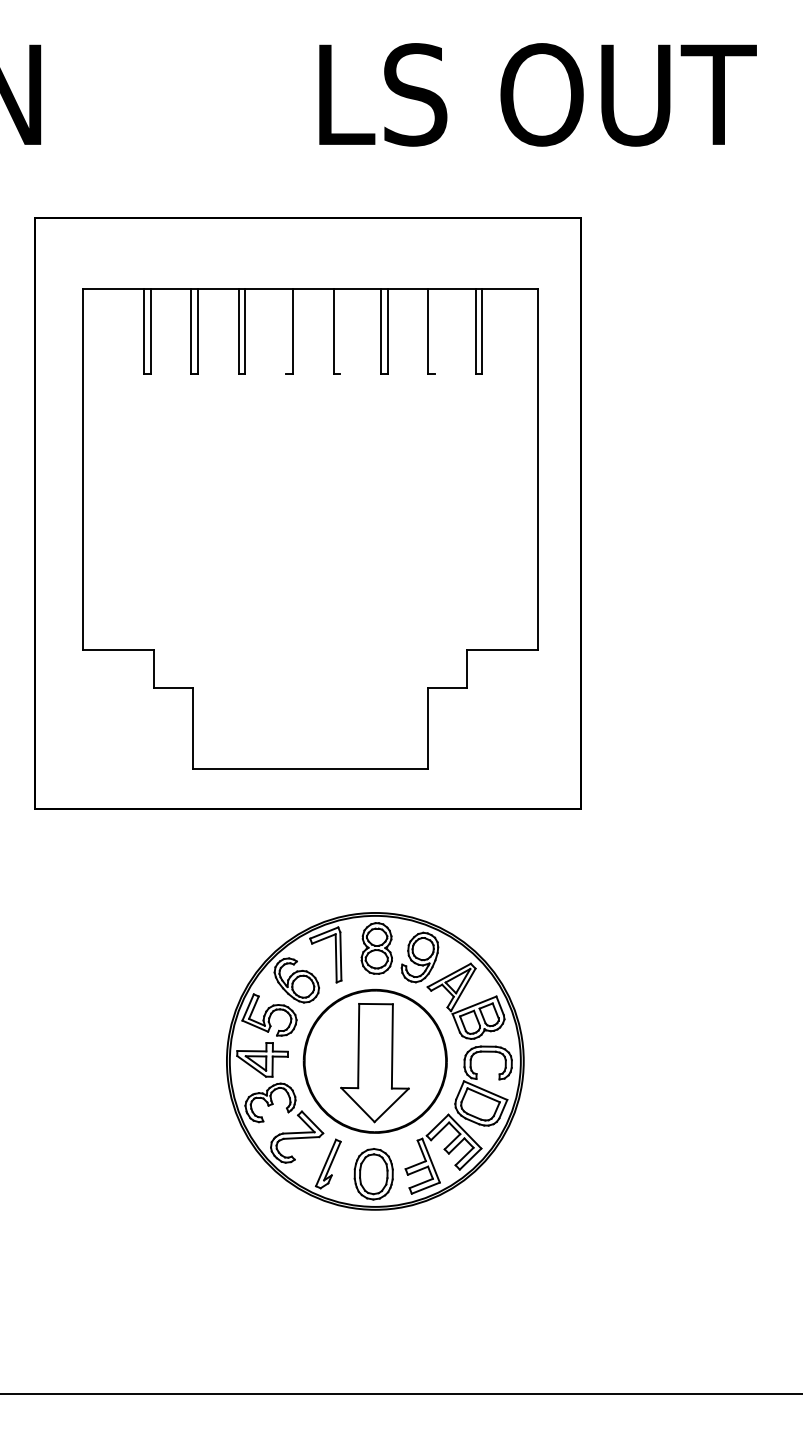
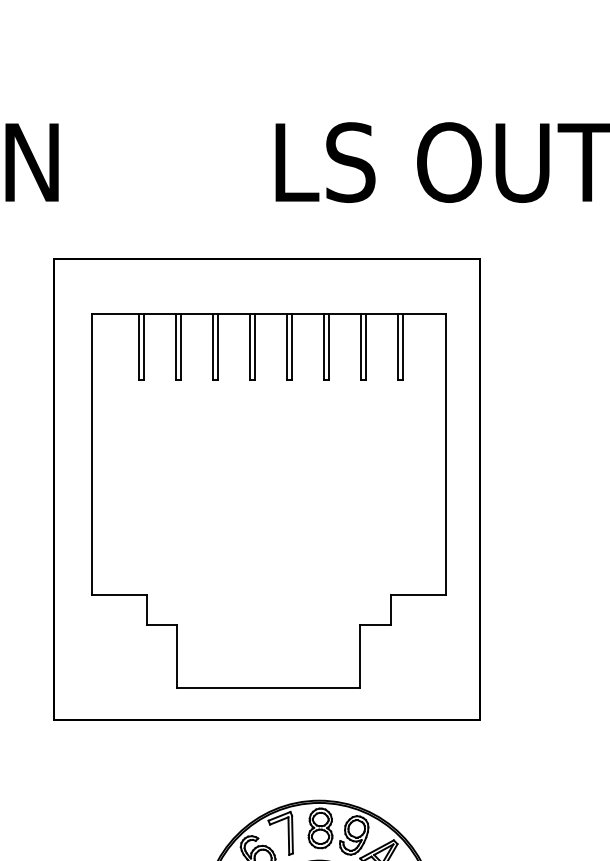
line: (286, 331) -> (250, 347), added
line: (340, 331) -> (292, 347), added
line: (435, 331) -> (366, 347), added

